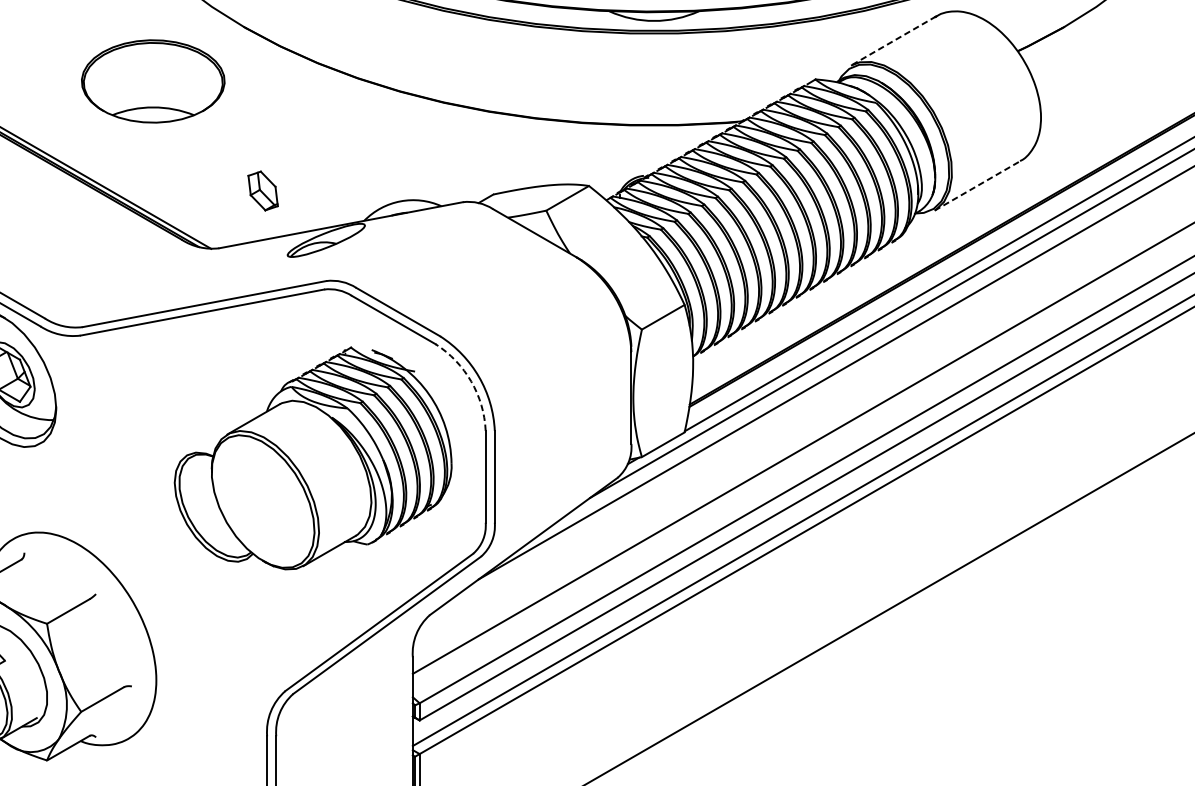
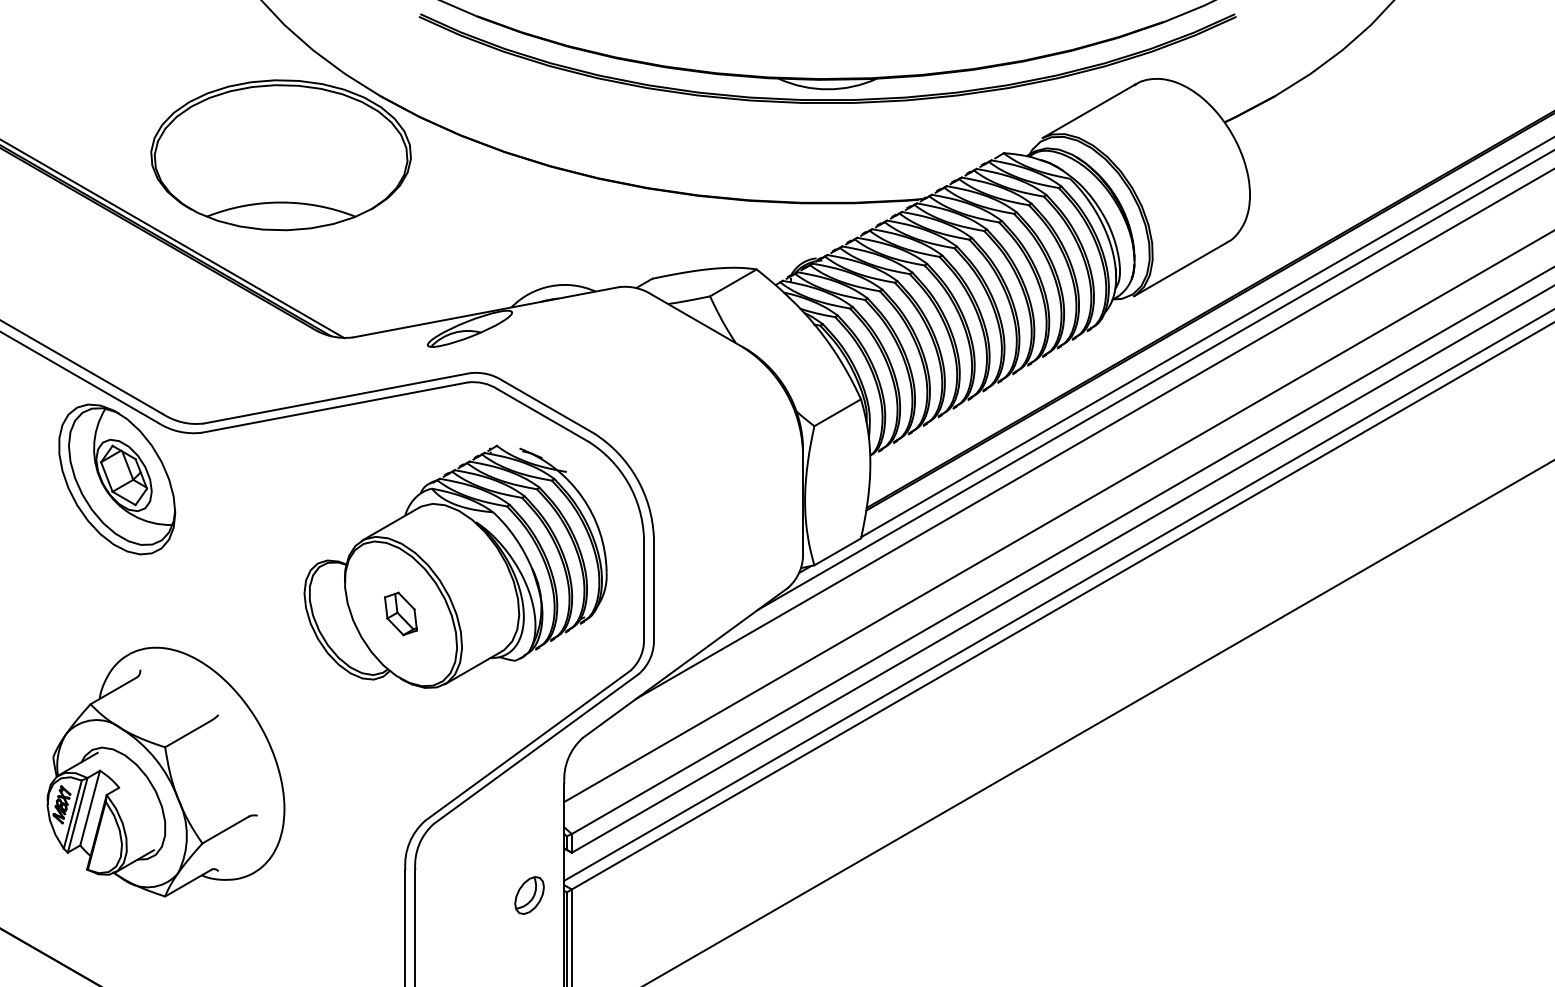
line: (893, 41) -> (1089, 111), dashed -> solid
part: (152, 81) -> (280, 155), size x1.67
line: (977, 186) -> (1180, 269), dashed -> solid
part: (262, 190) -> (400, 613), moved
arc: (471, 381) -> (628, 482), dashed -> solid
part: (380, 759) -> (529, 895), added

